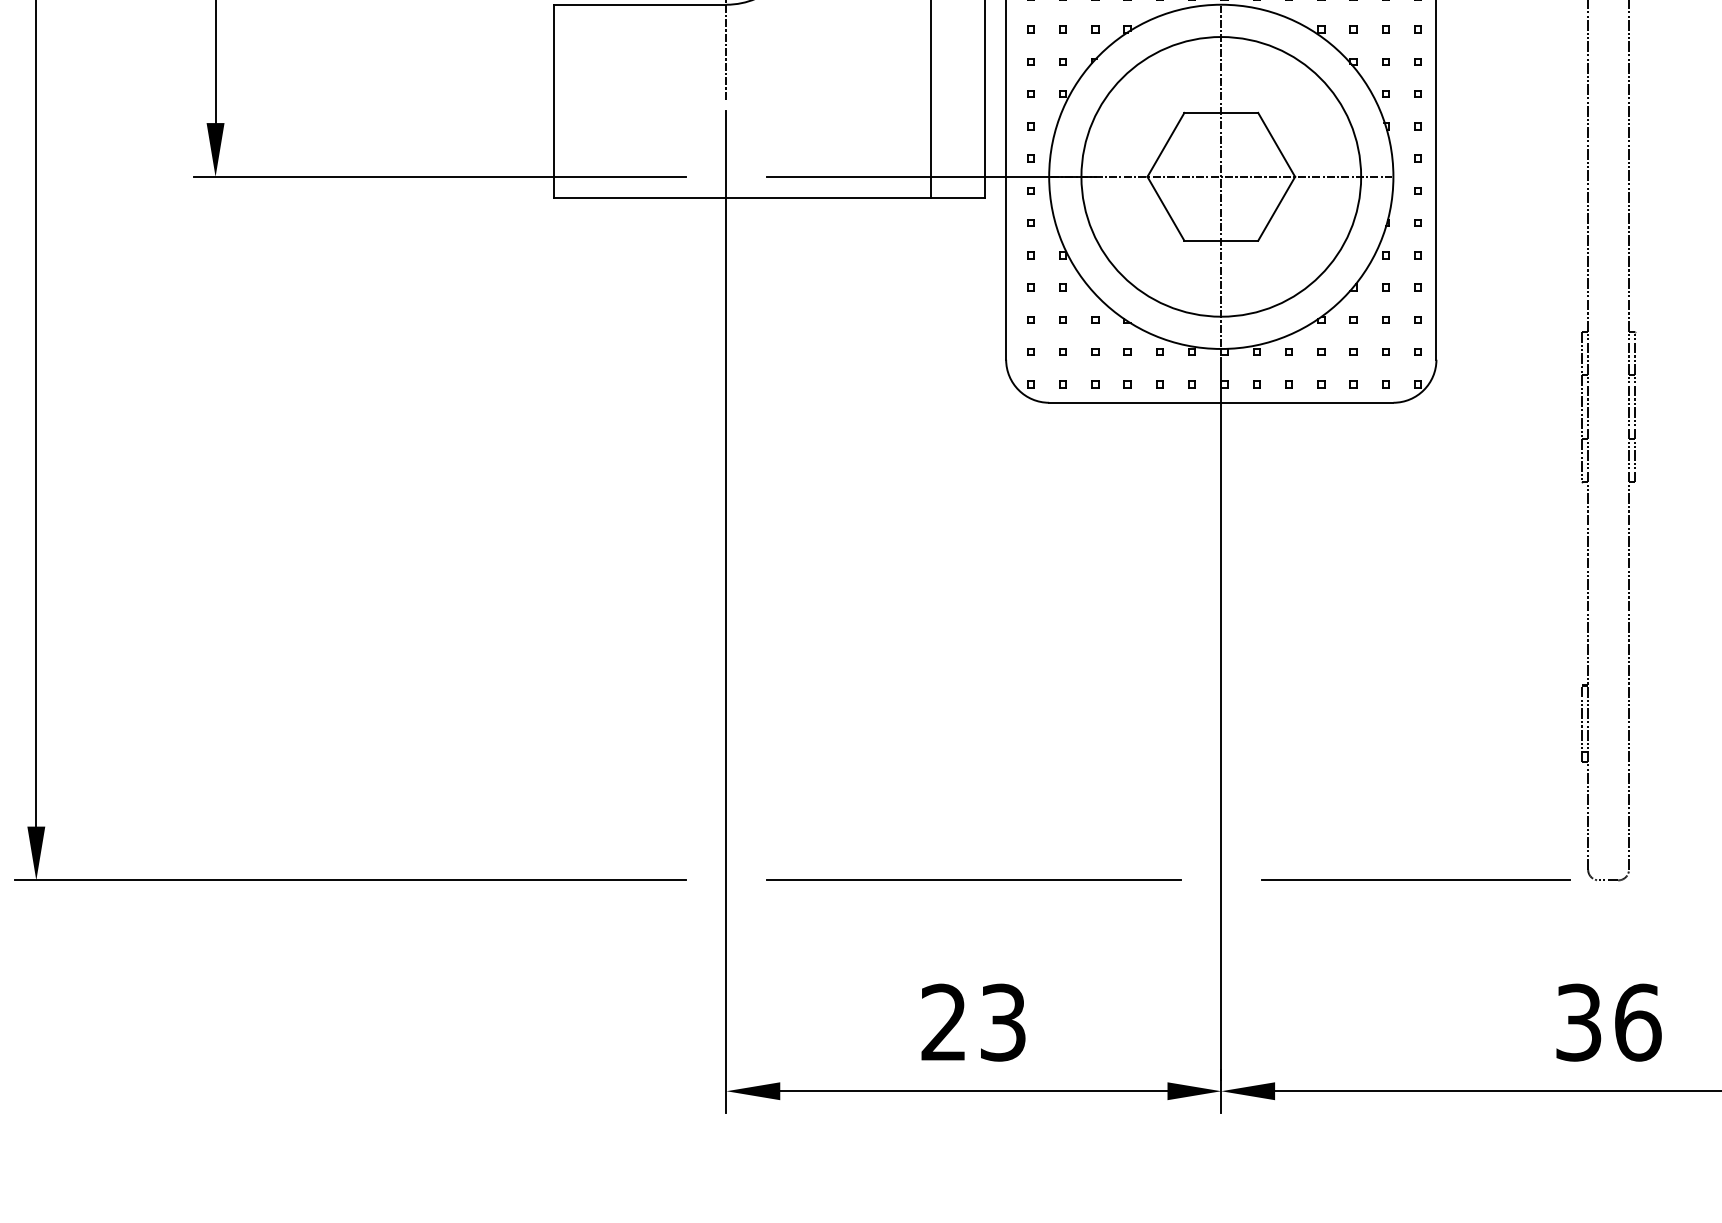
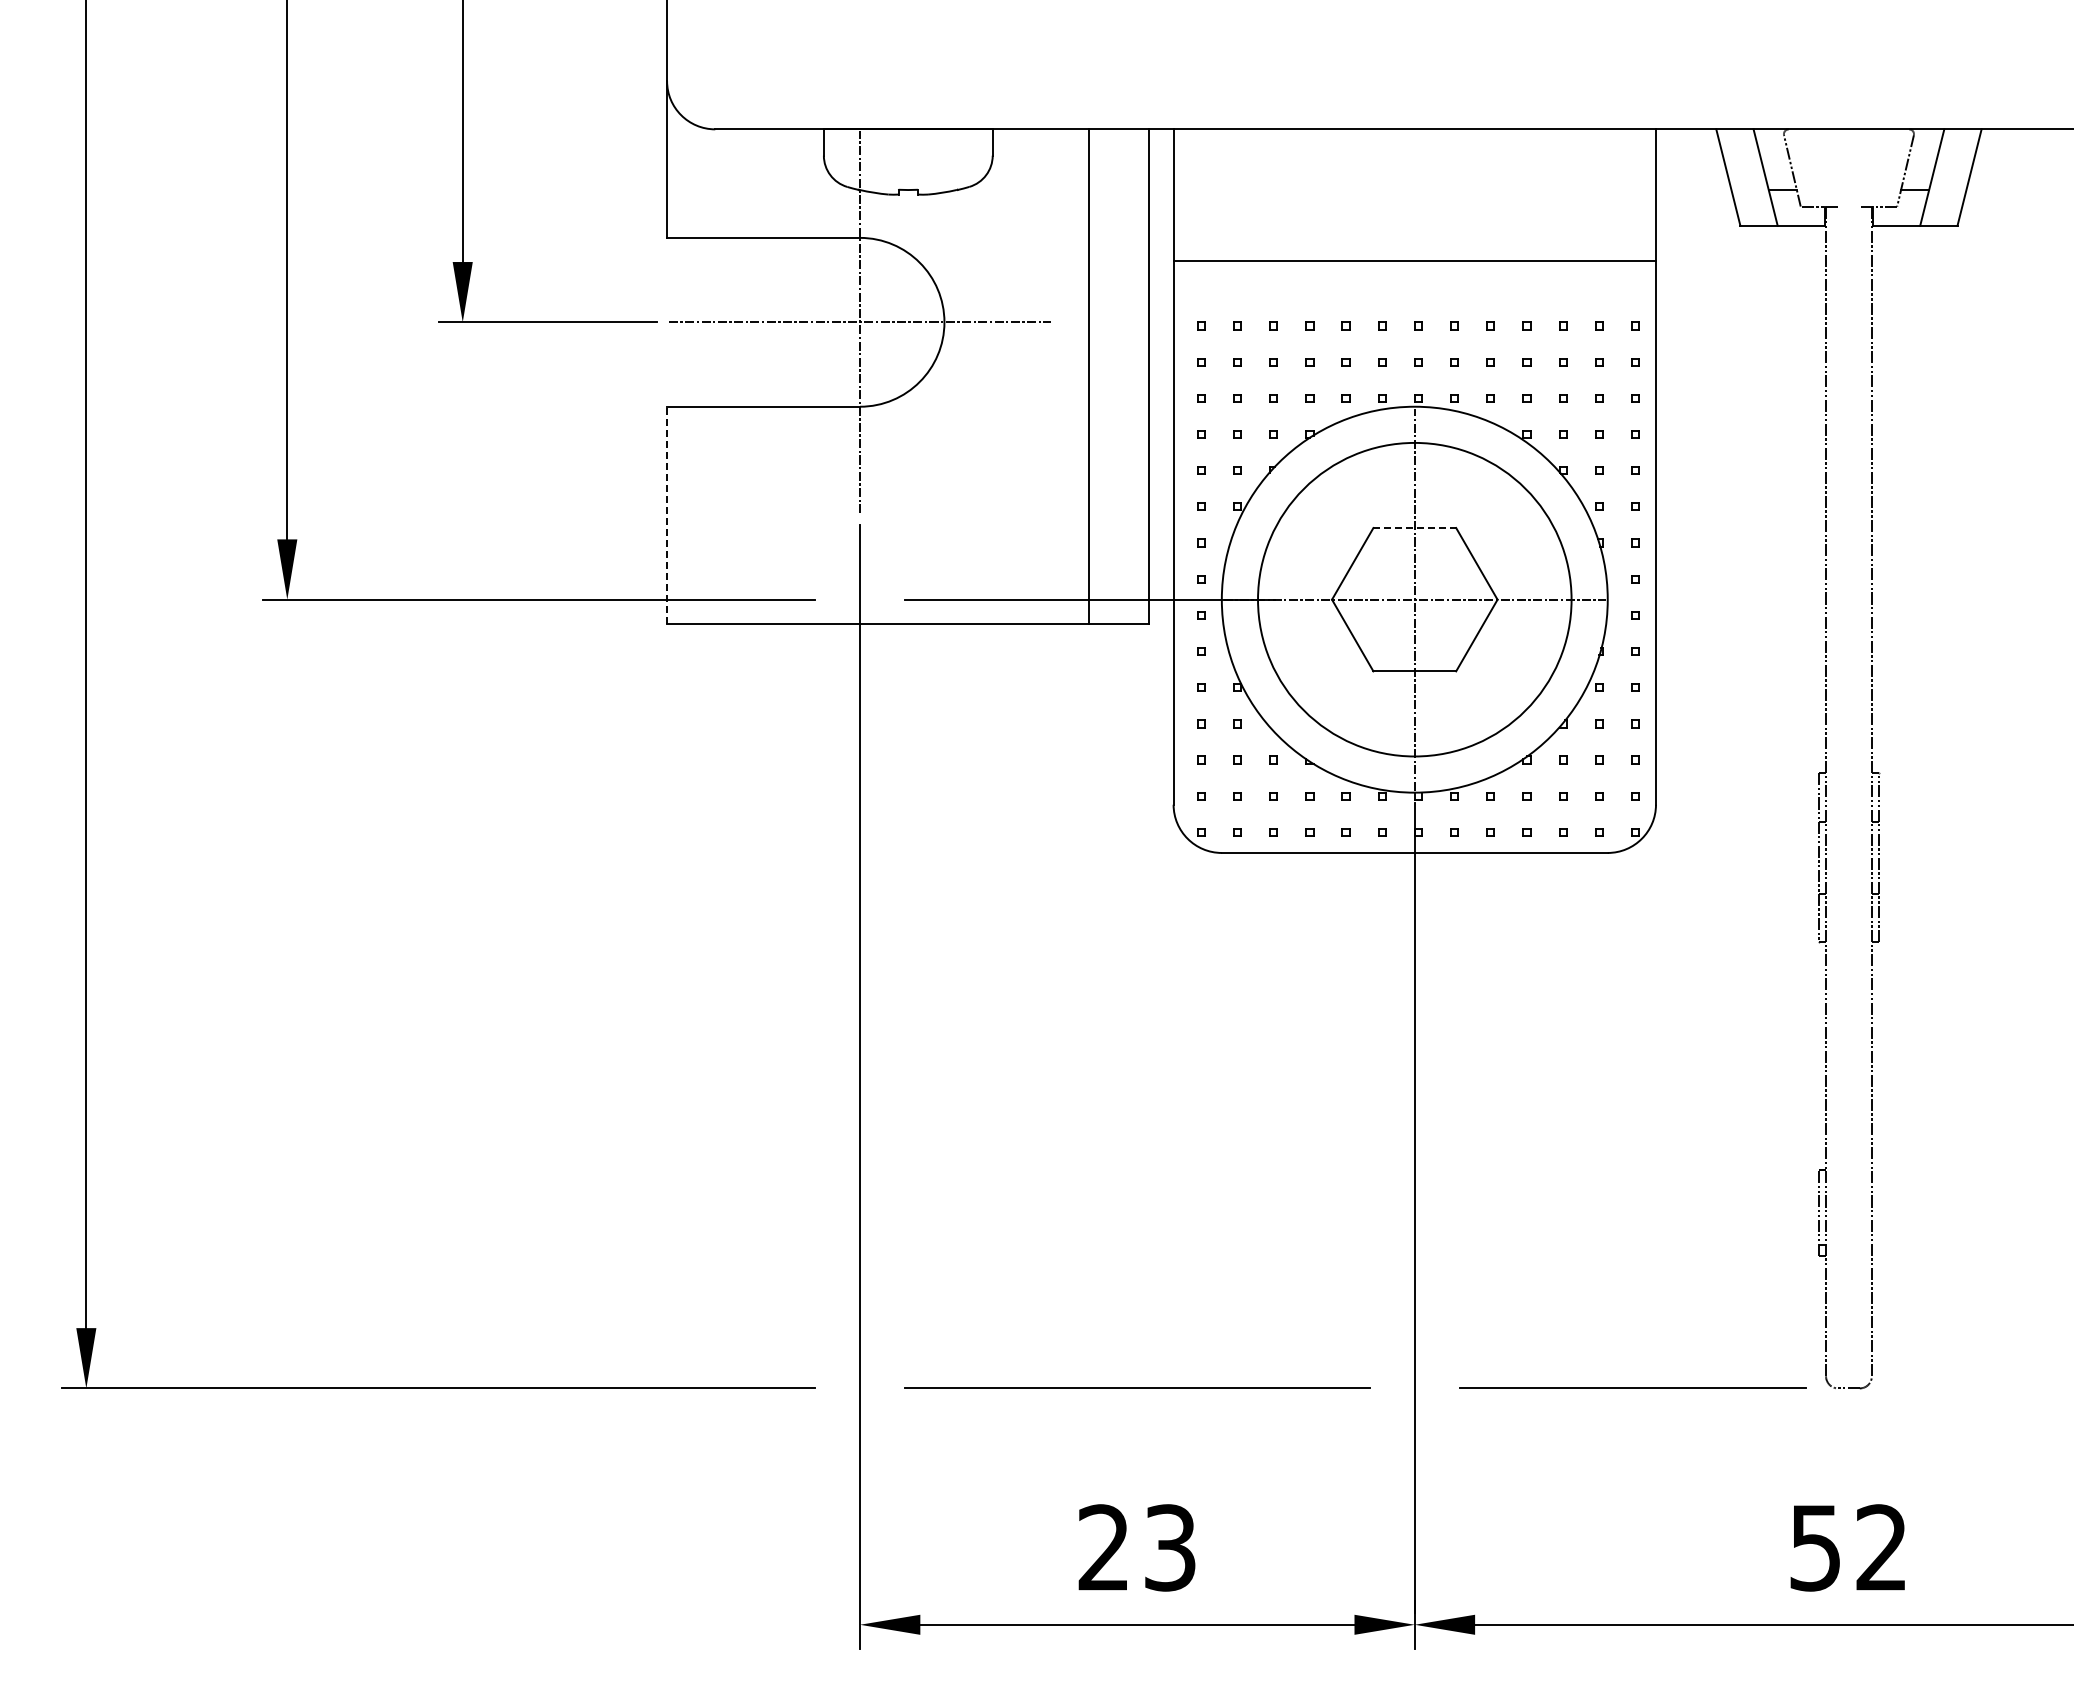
line: (554, 101) -> (667, 515), solid -> dashed
line: (1221, 113) -> (1415, 528), solid -> dashed
text: (1609, 1022) -> (1849, 1547), 36 -> 52

